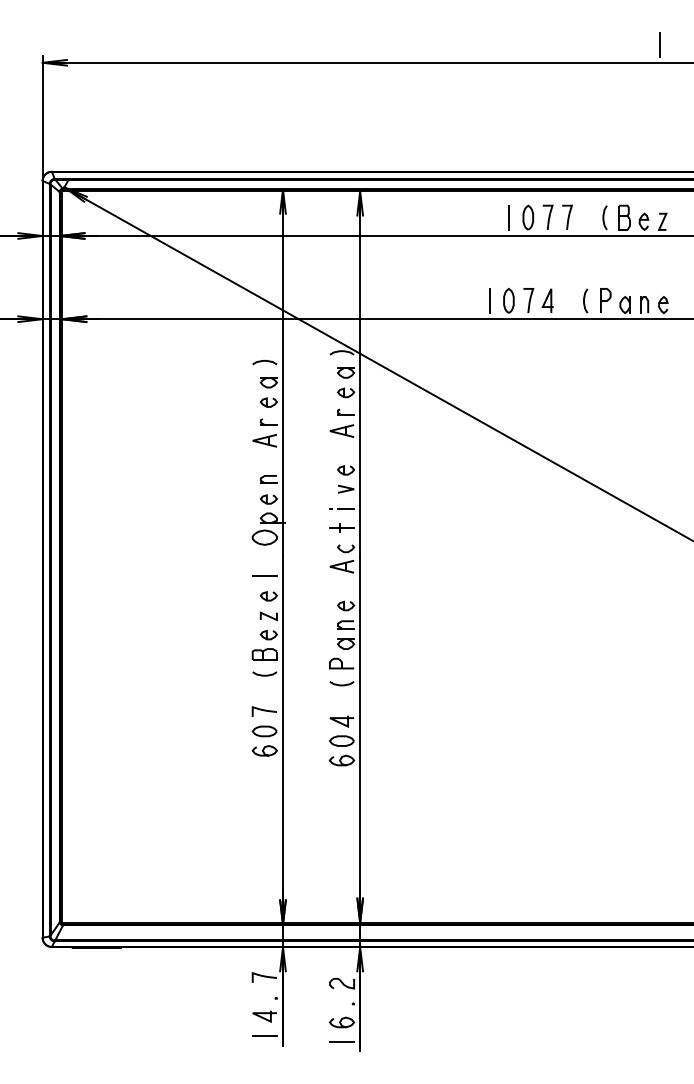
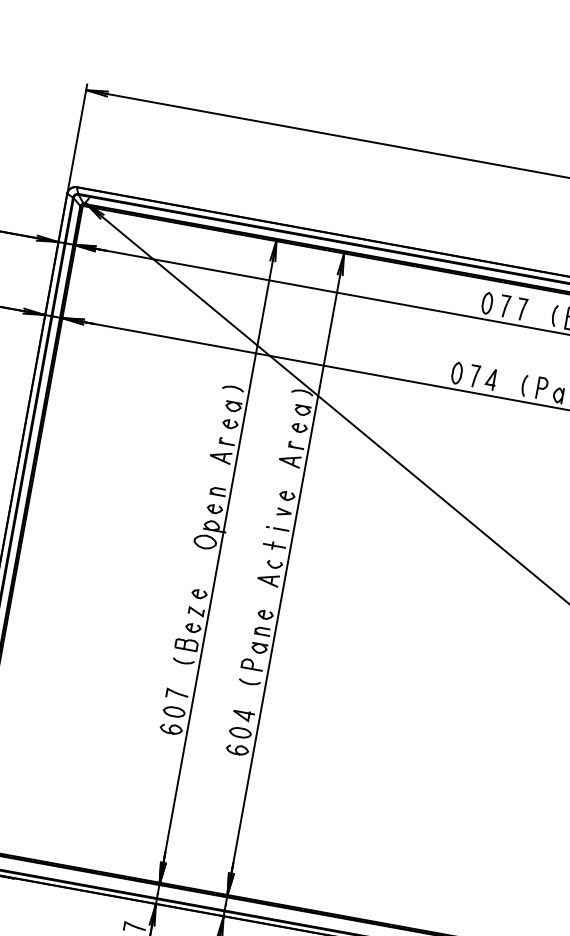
line: (508, 217) -> (470, 300), removed
line: (489, 300) -> (440, 369), removed
line: (264, 576) -> (198, 576), removed

